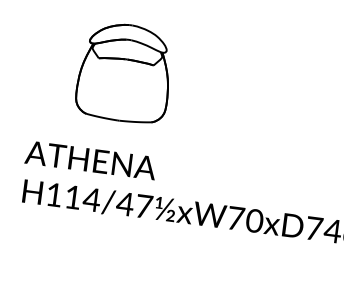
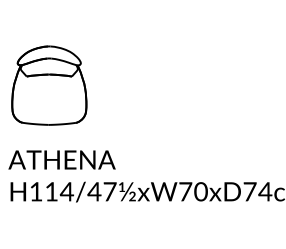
part: (125, 72) -> (49, 85), moved

